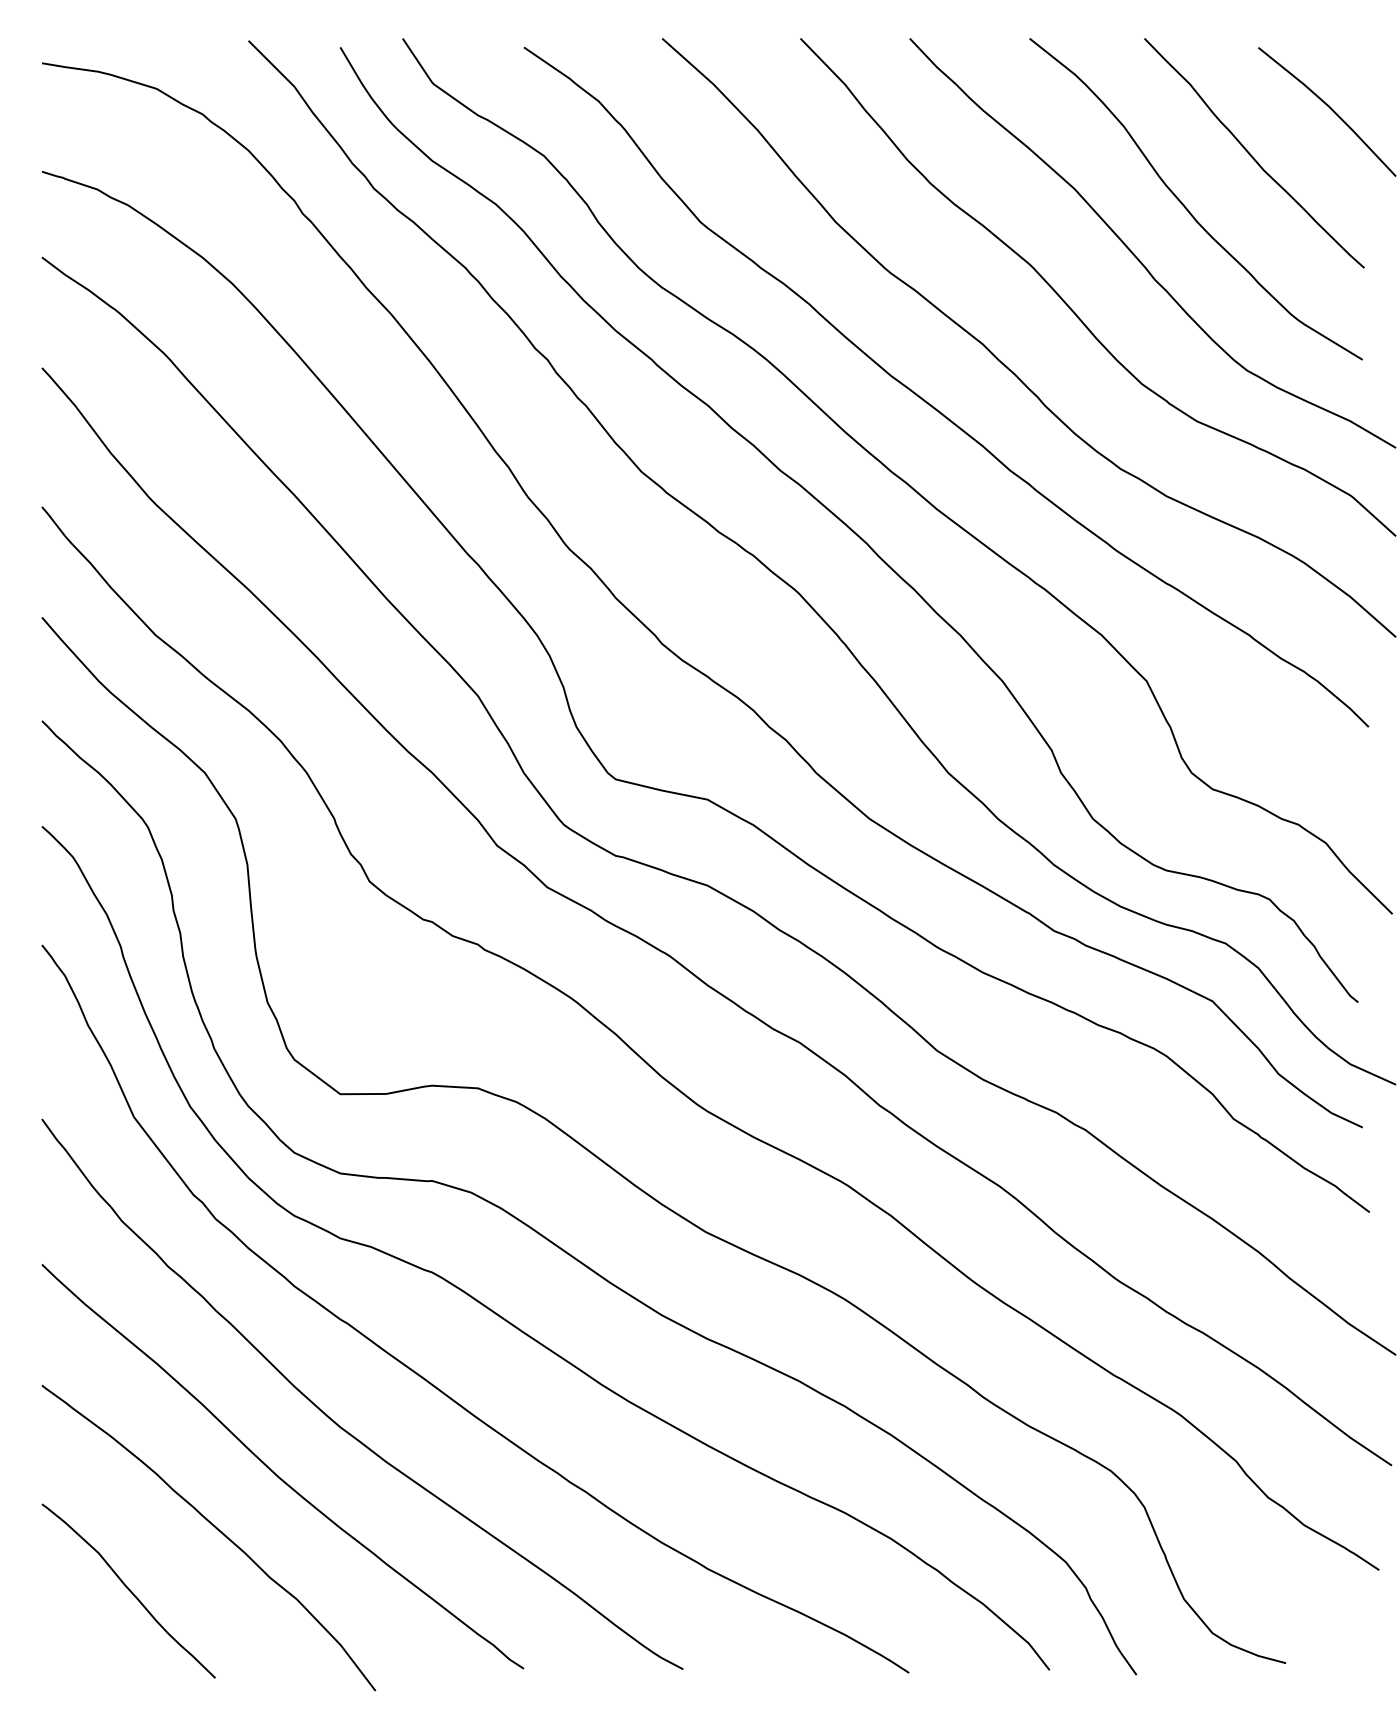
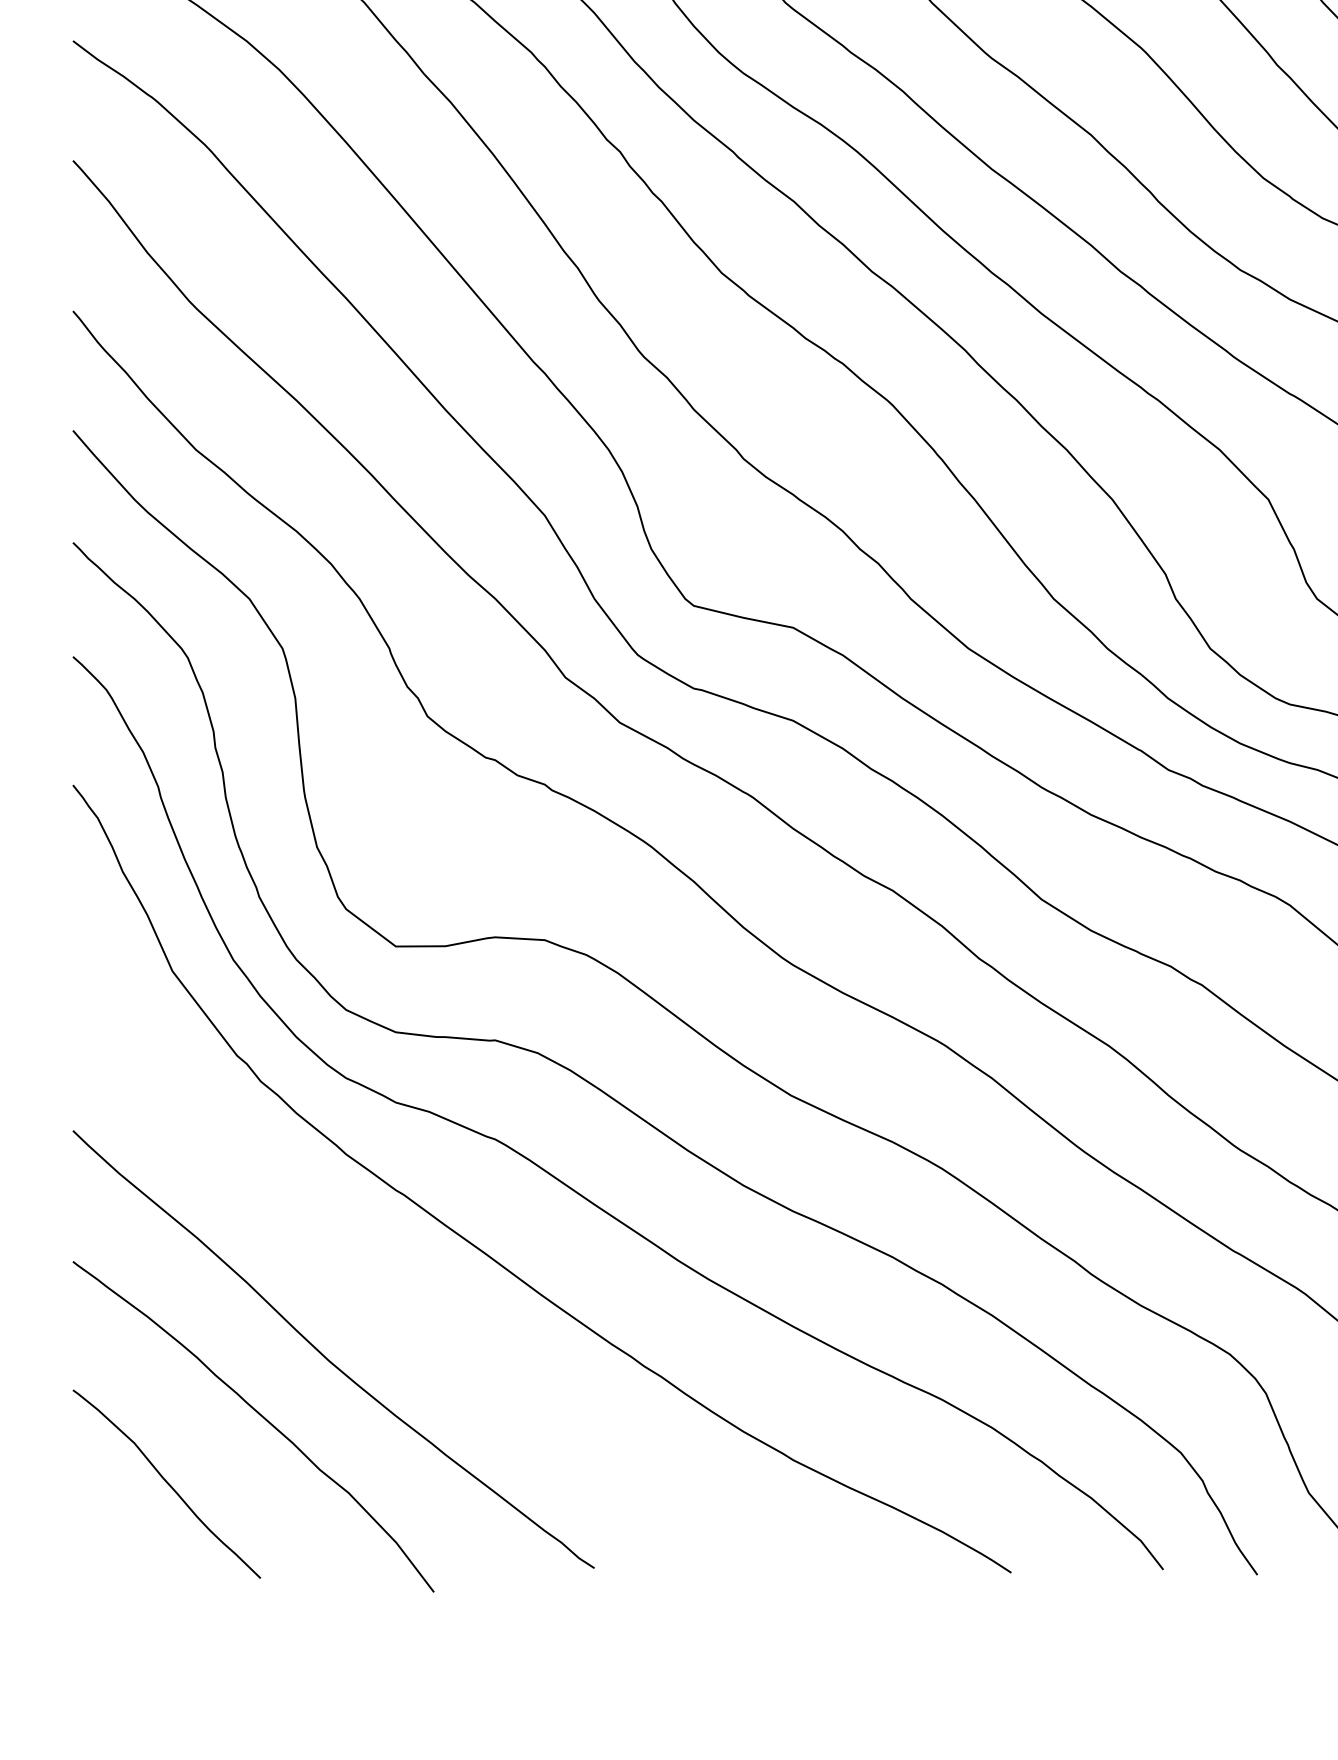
curve: (334, 1420) -> (389, 1299), removed

